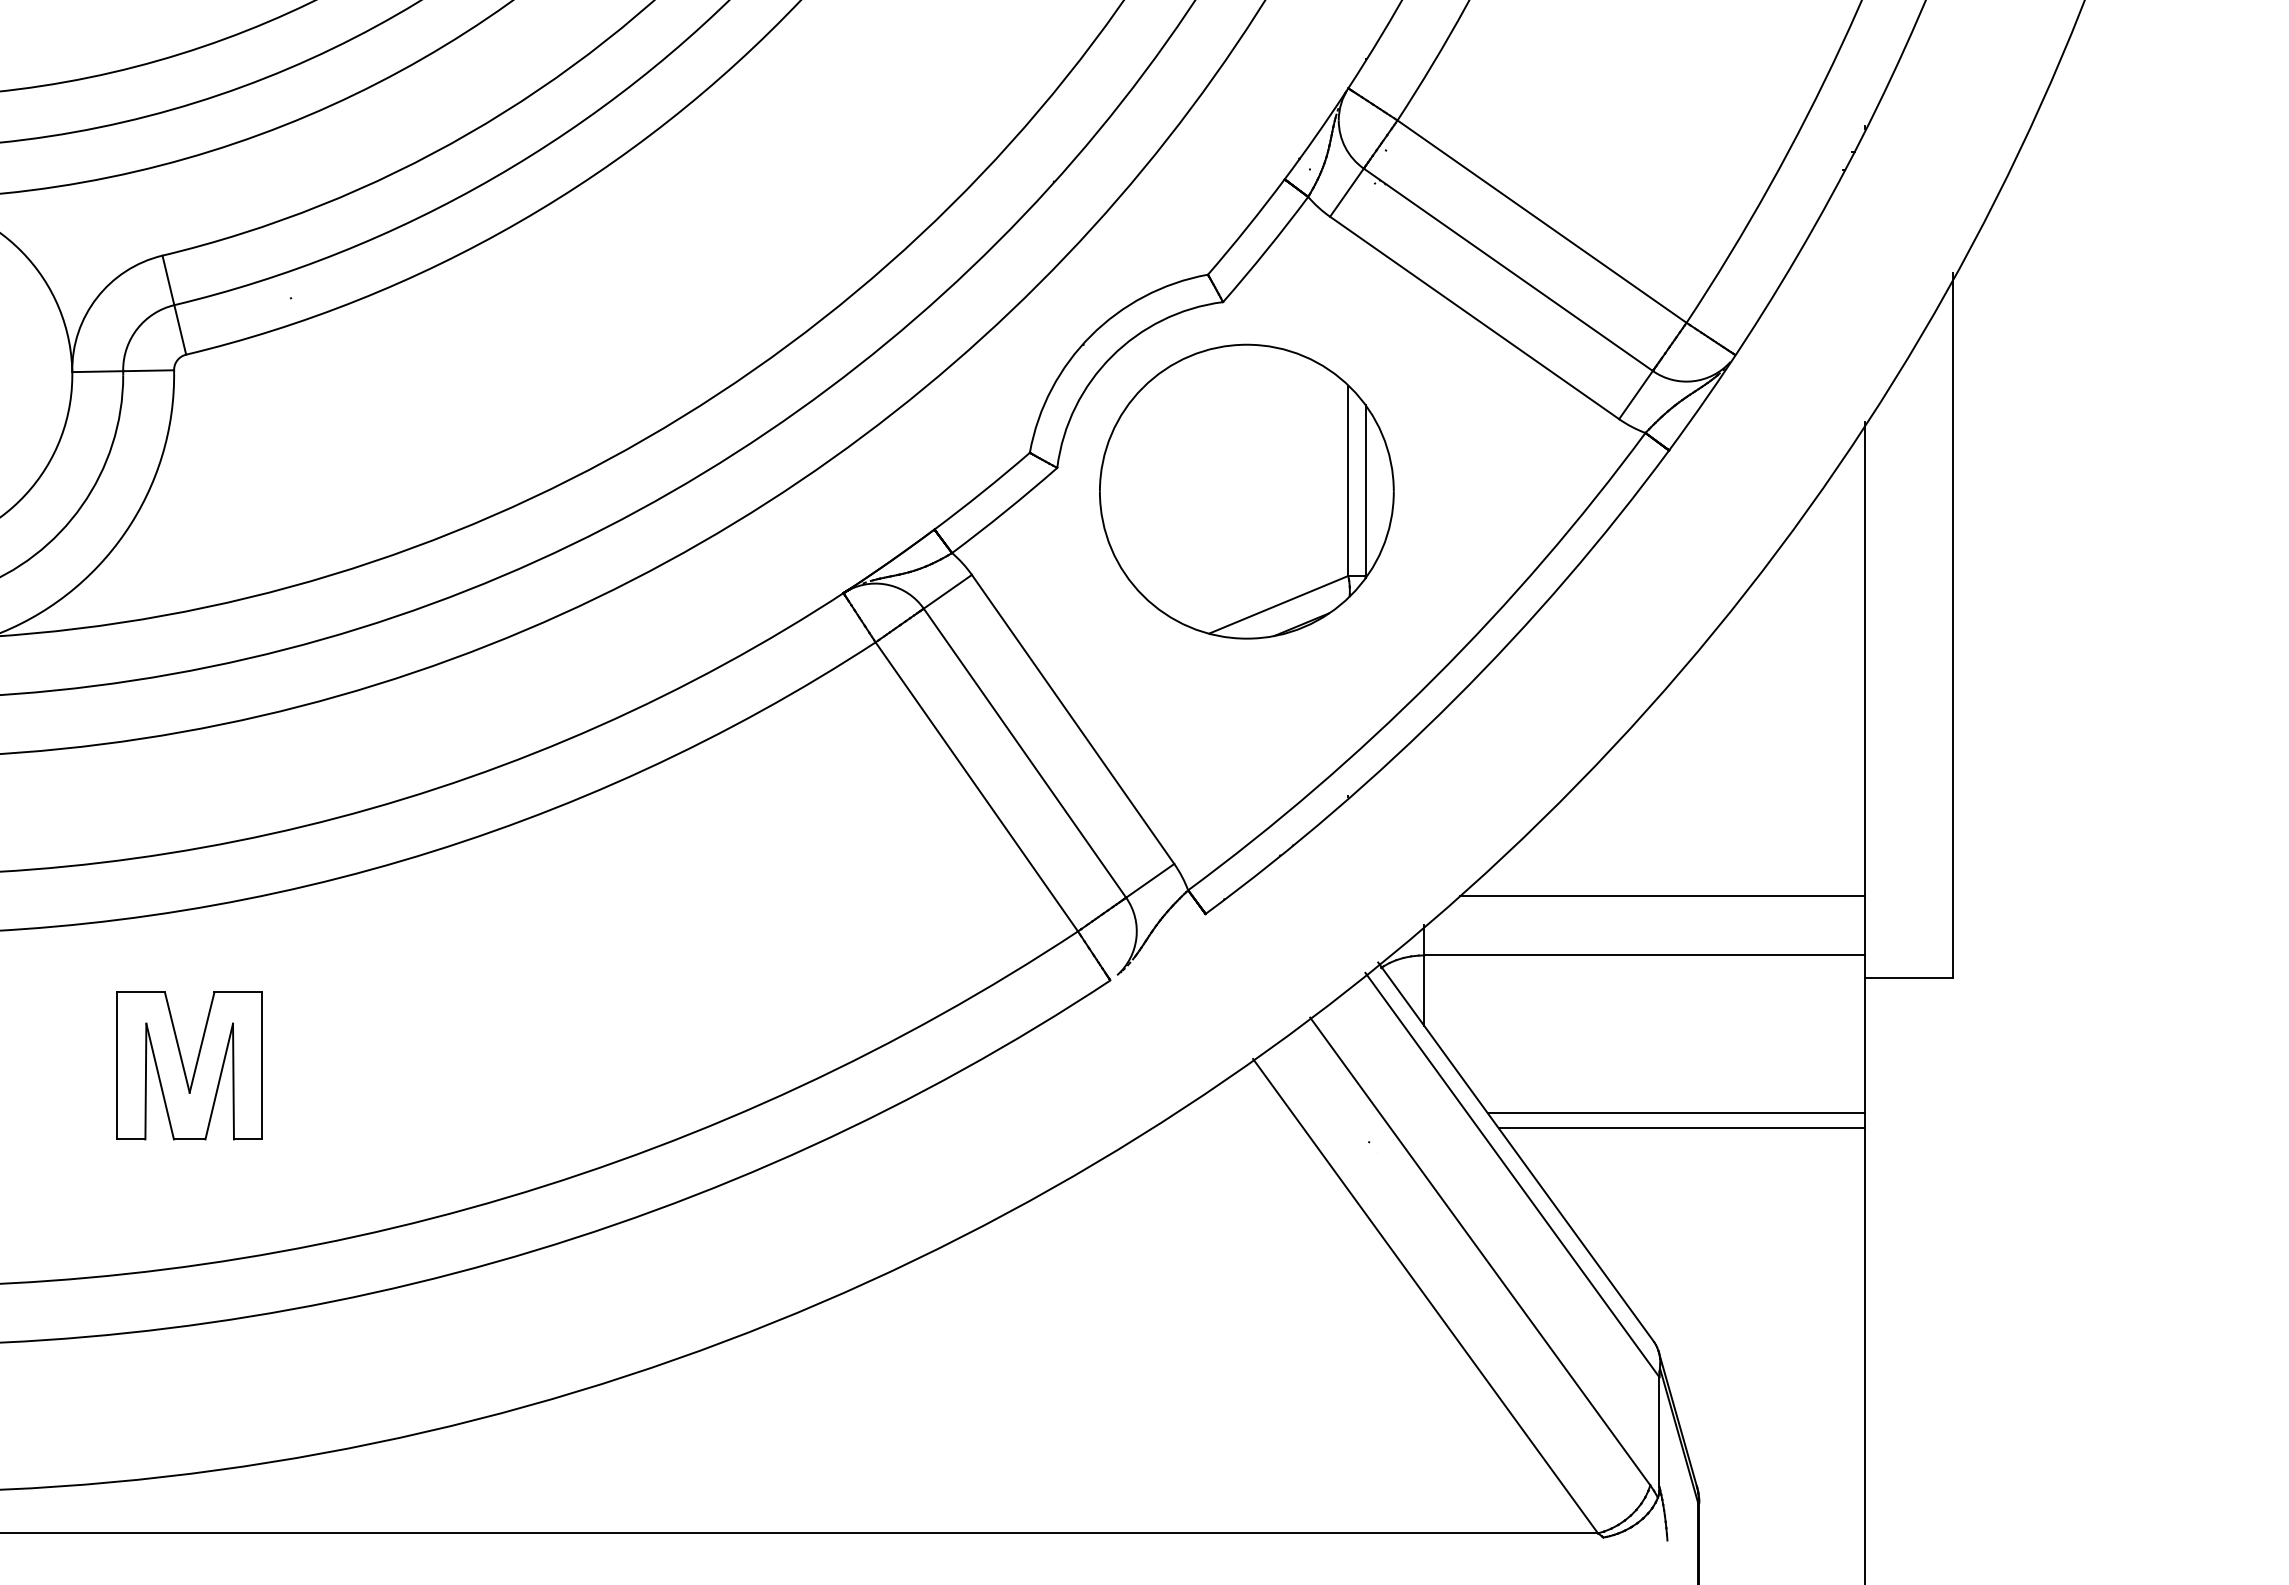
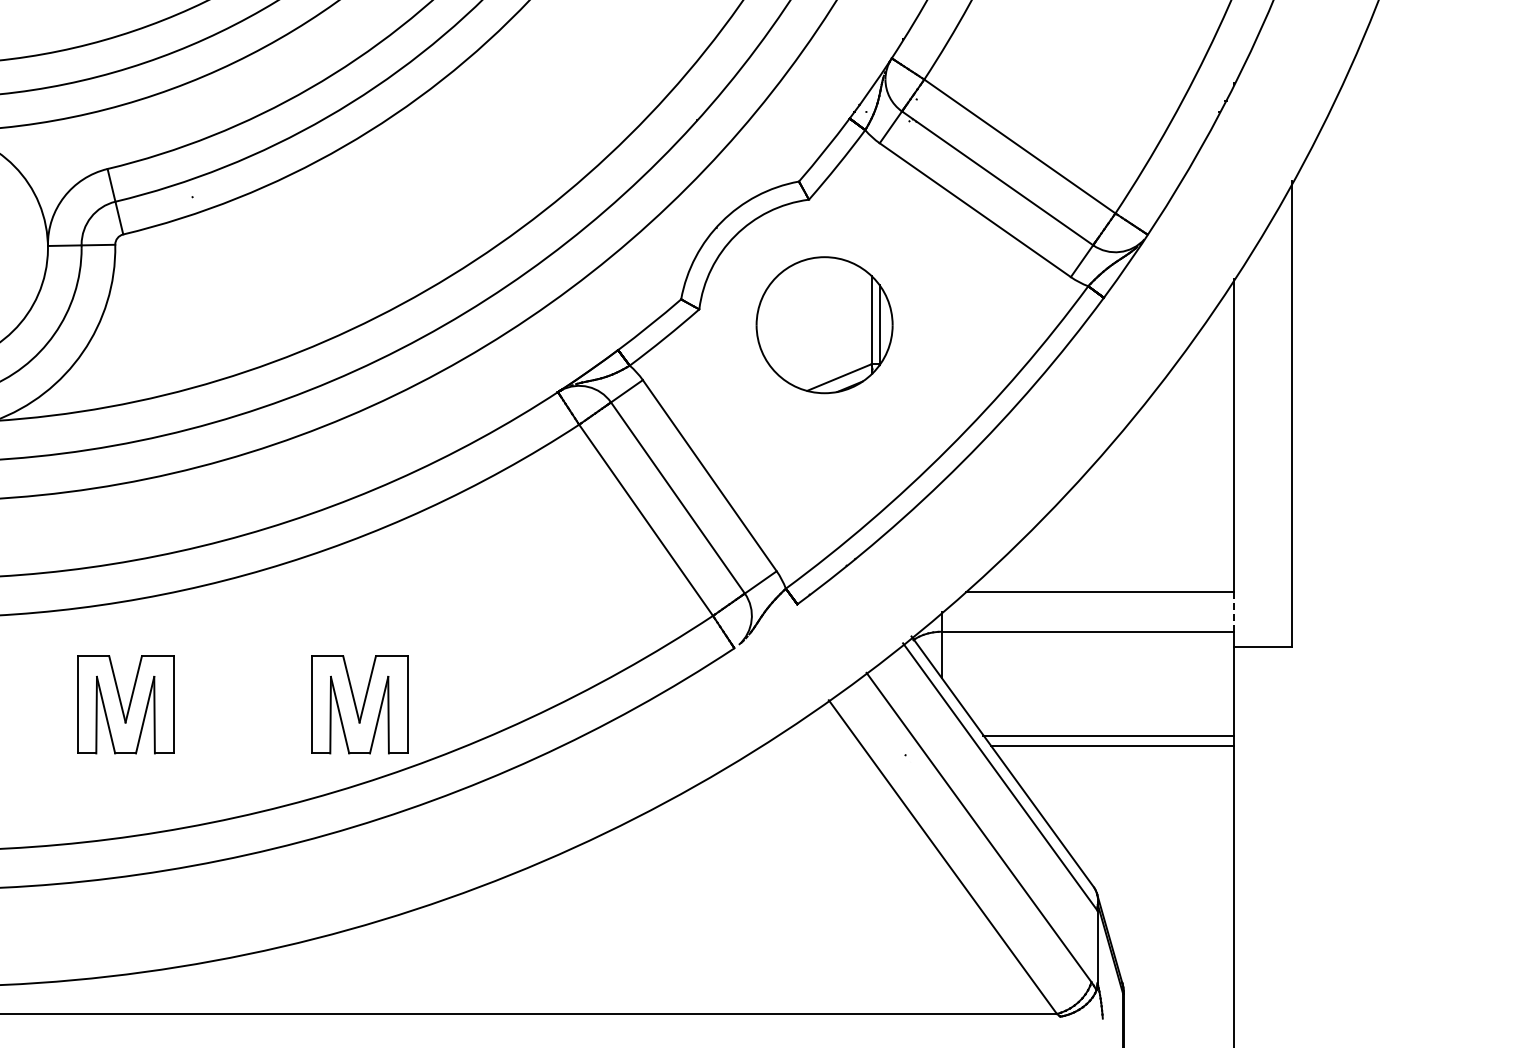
part: (1246, 492) -> (824, 325), size x0.7
line: (1865, 926) -> (1233, 612), solid -> dashed
part: (543, 1065) -> (359, 704), added

